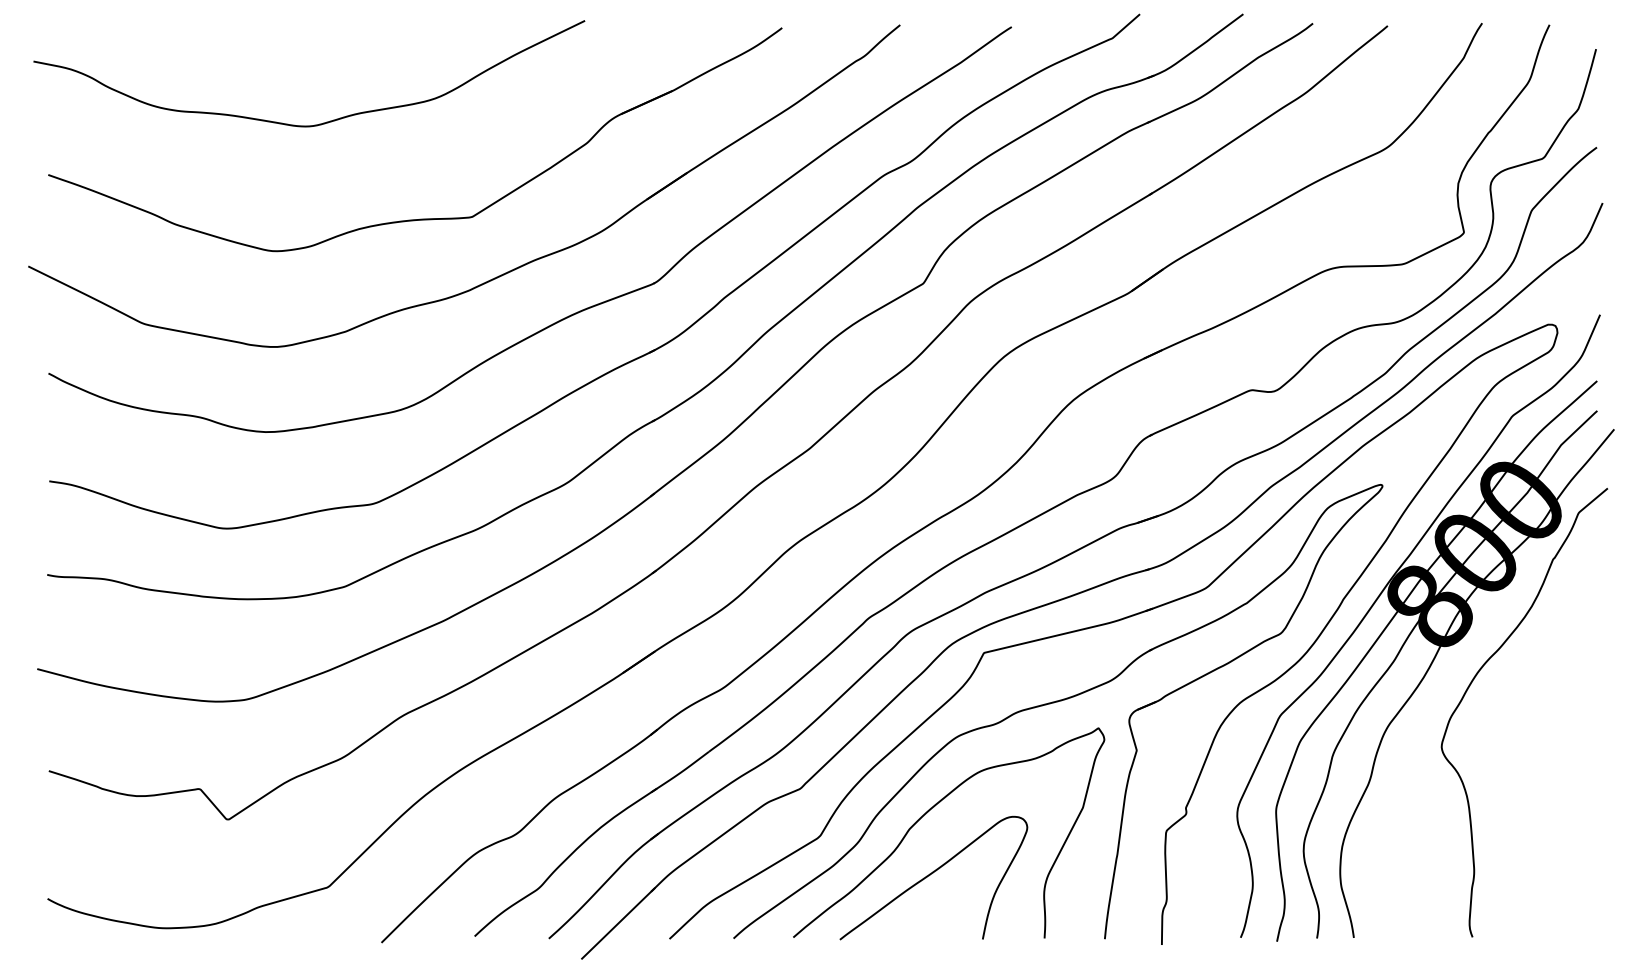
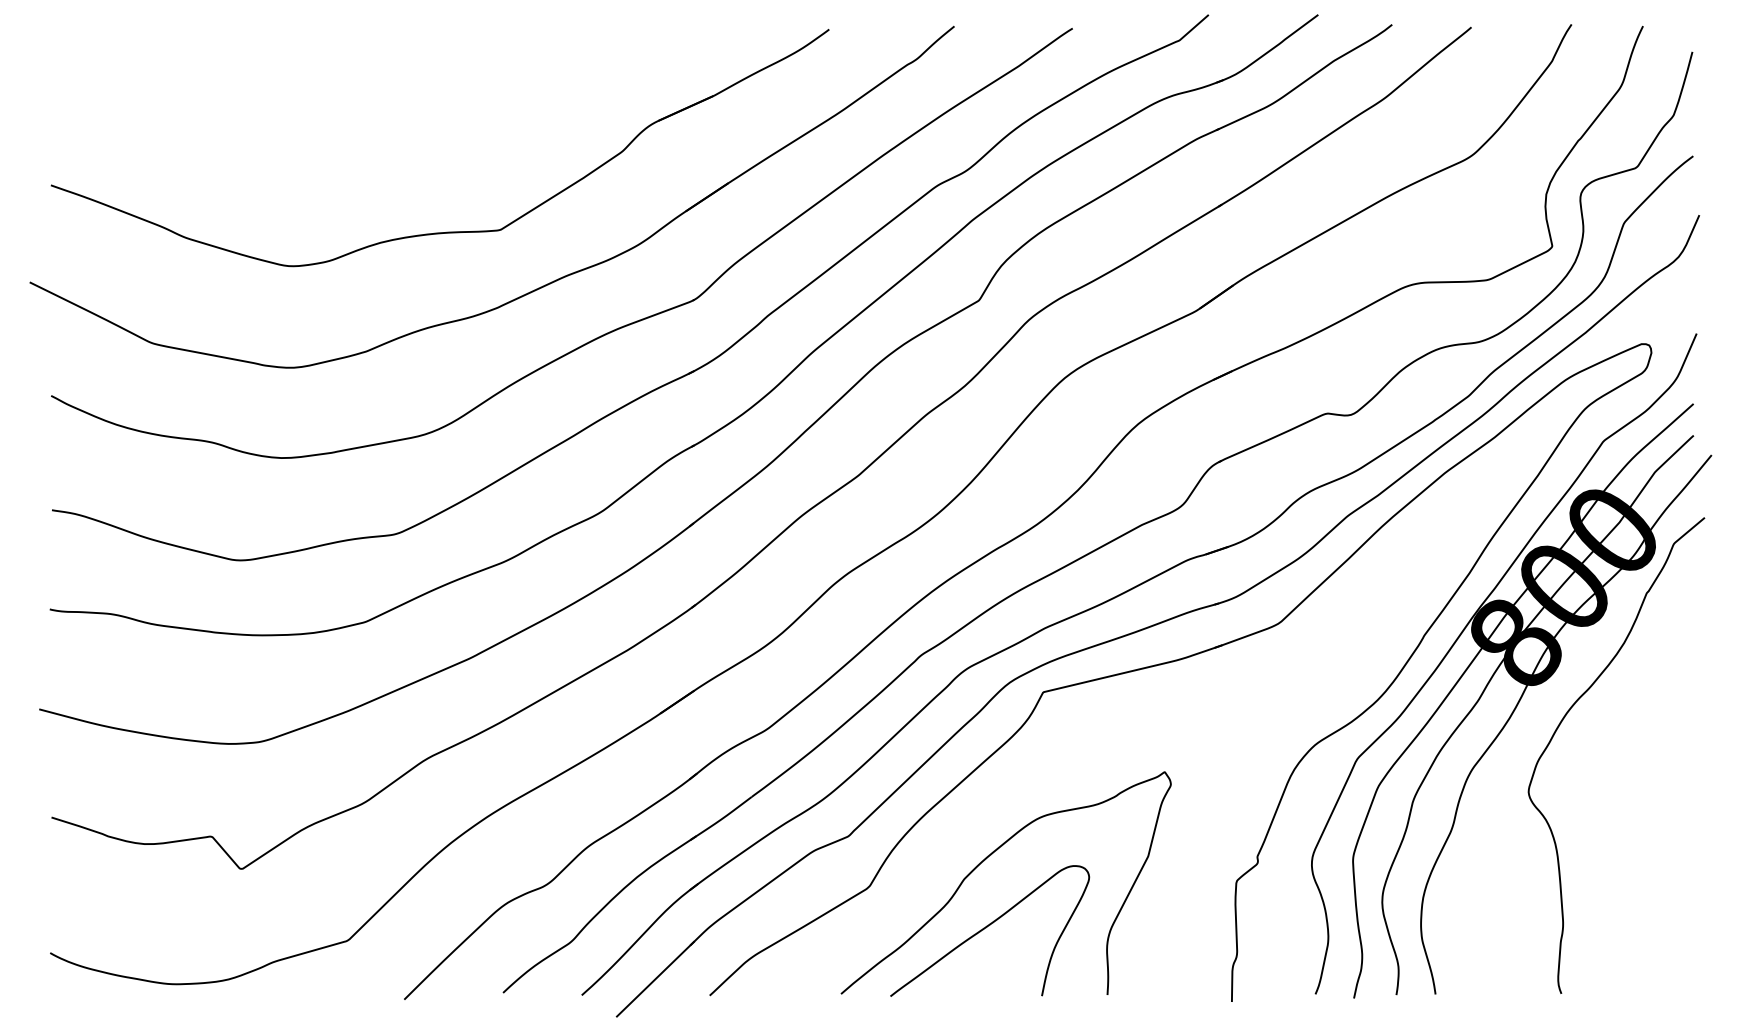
curve: (326, 121) -> (345, 128), removed
part: (1054, 703) -> (1118, 745), removed

